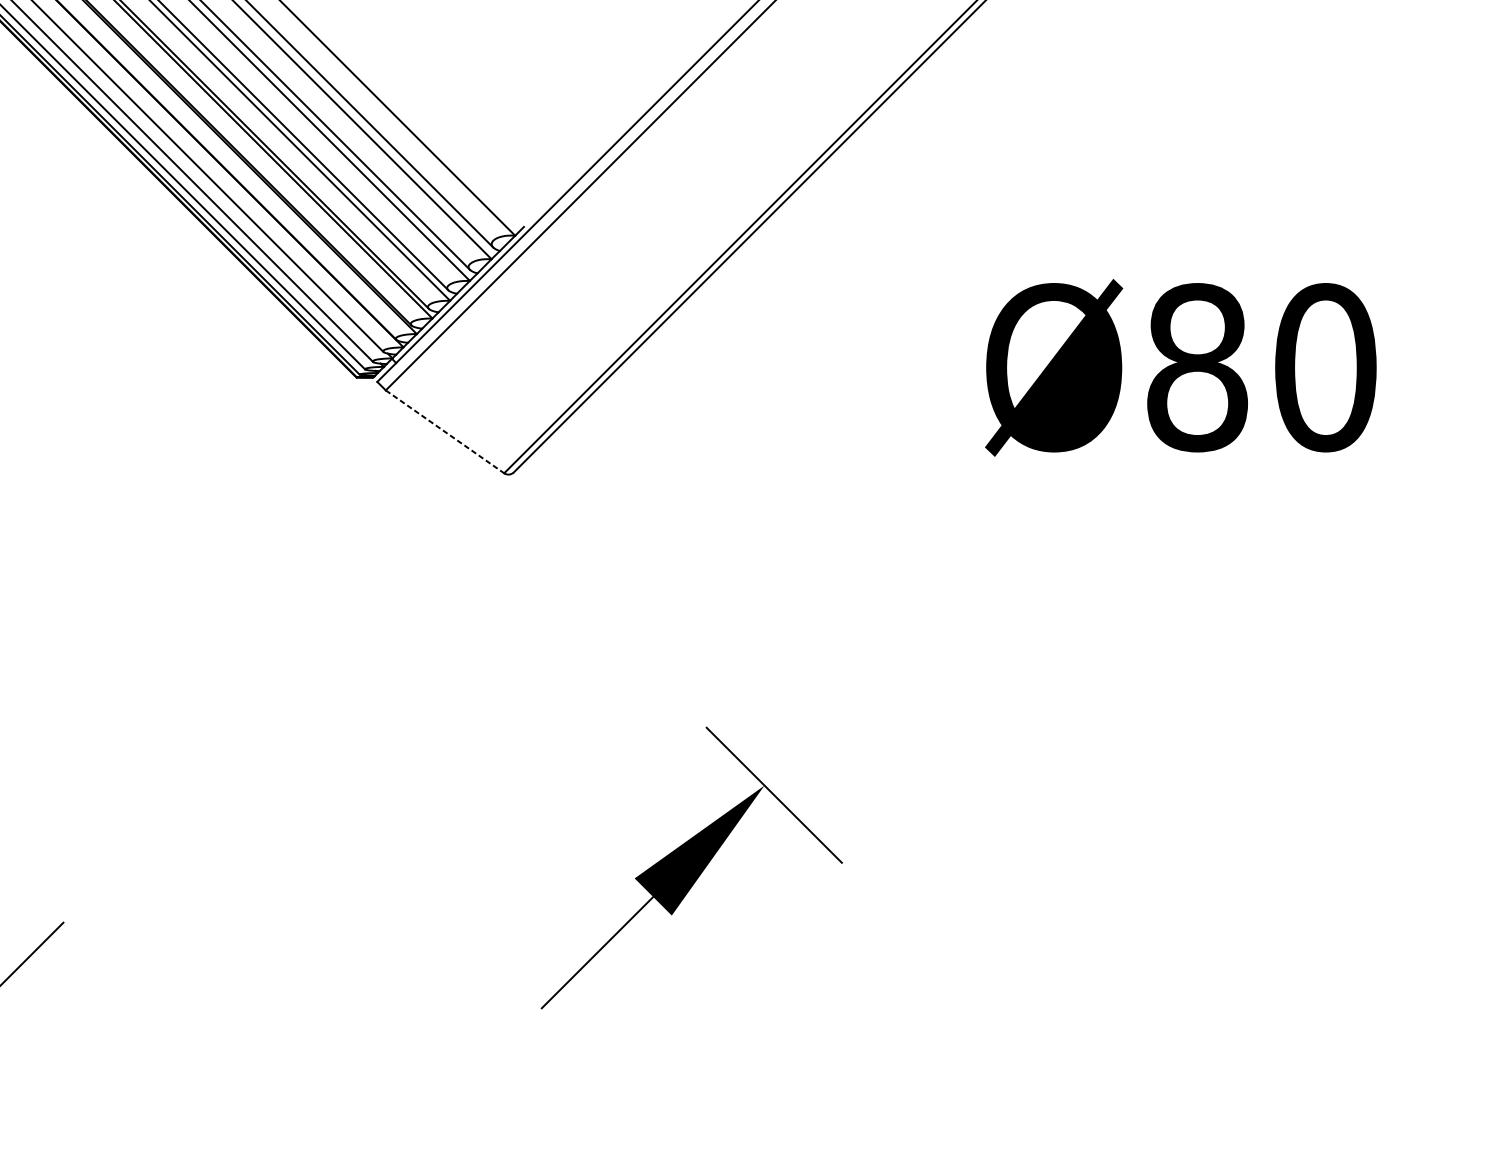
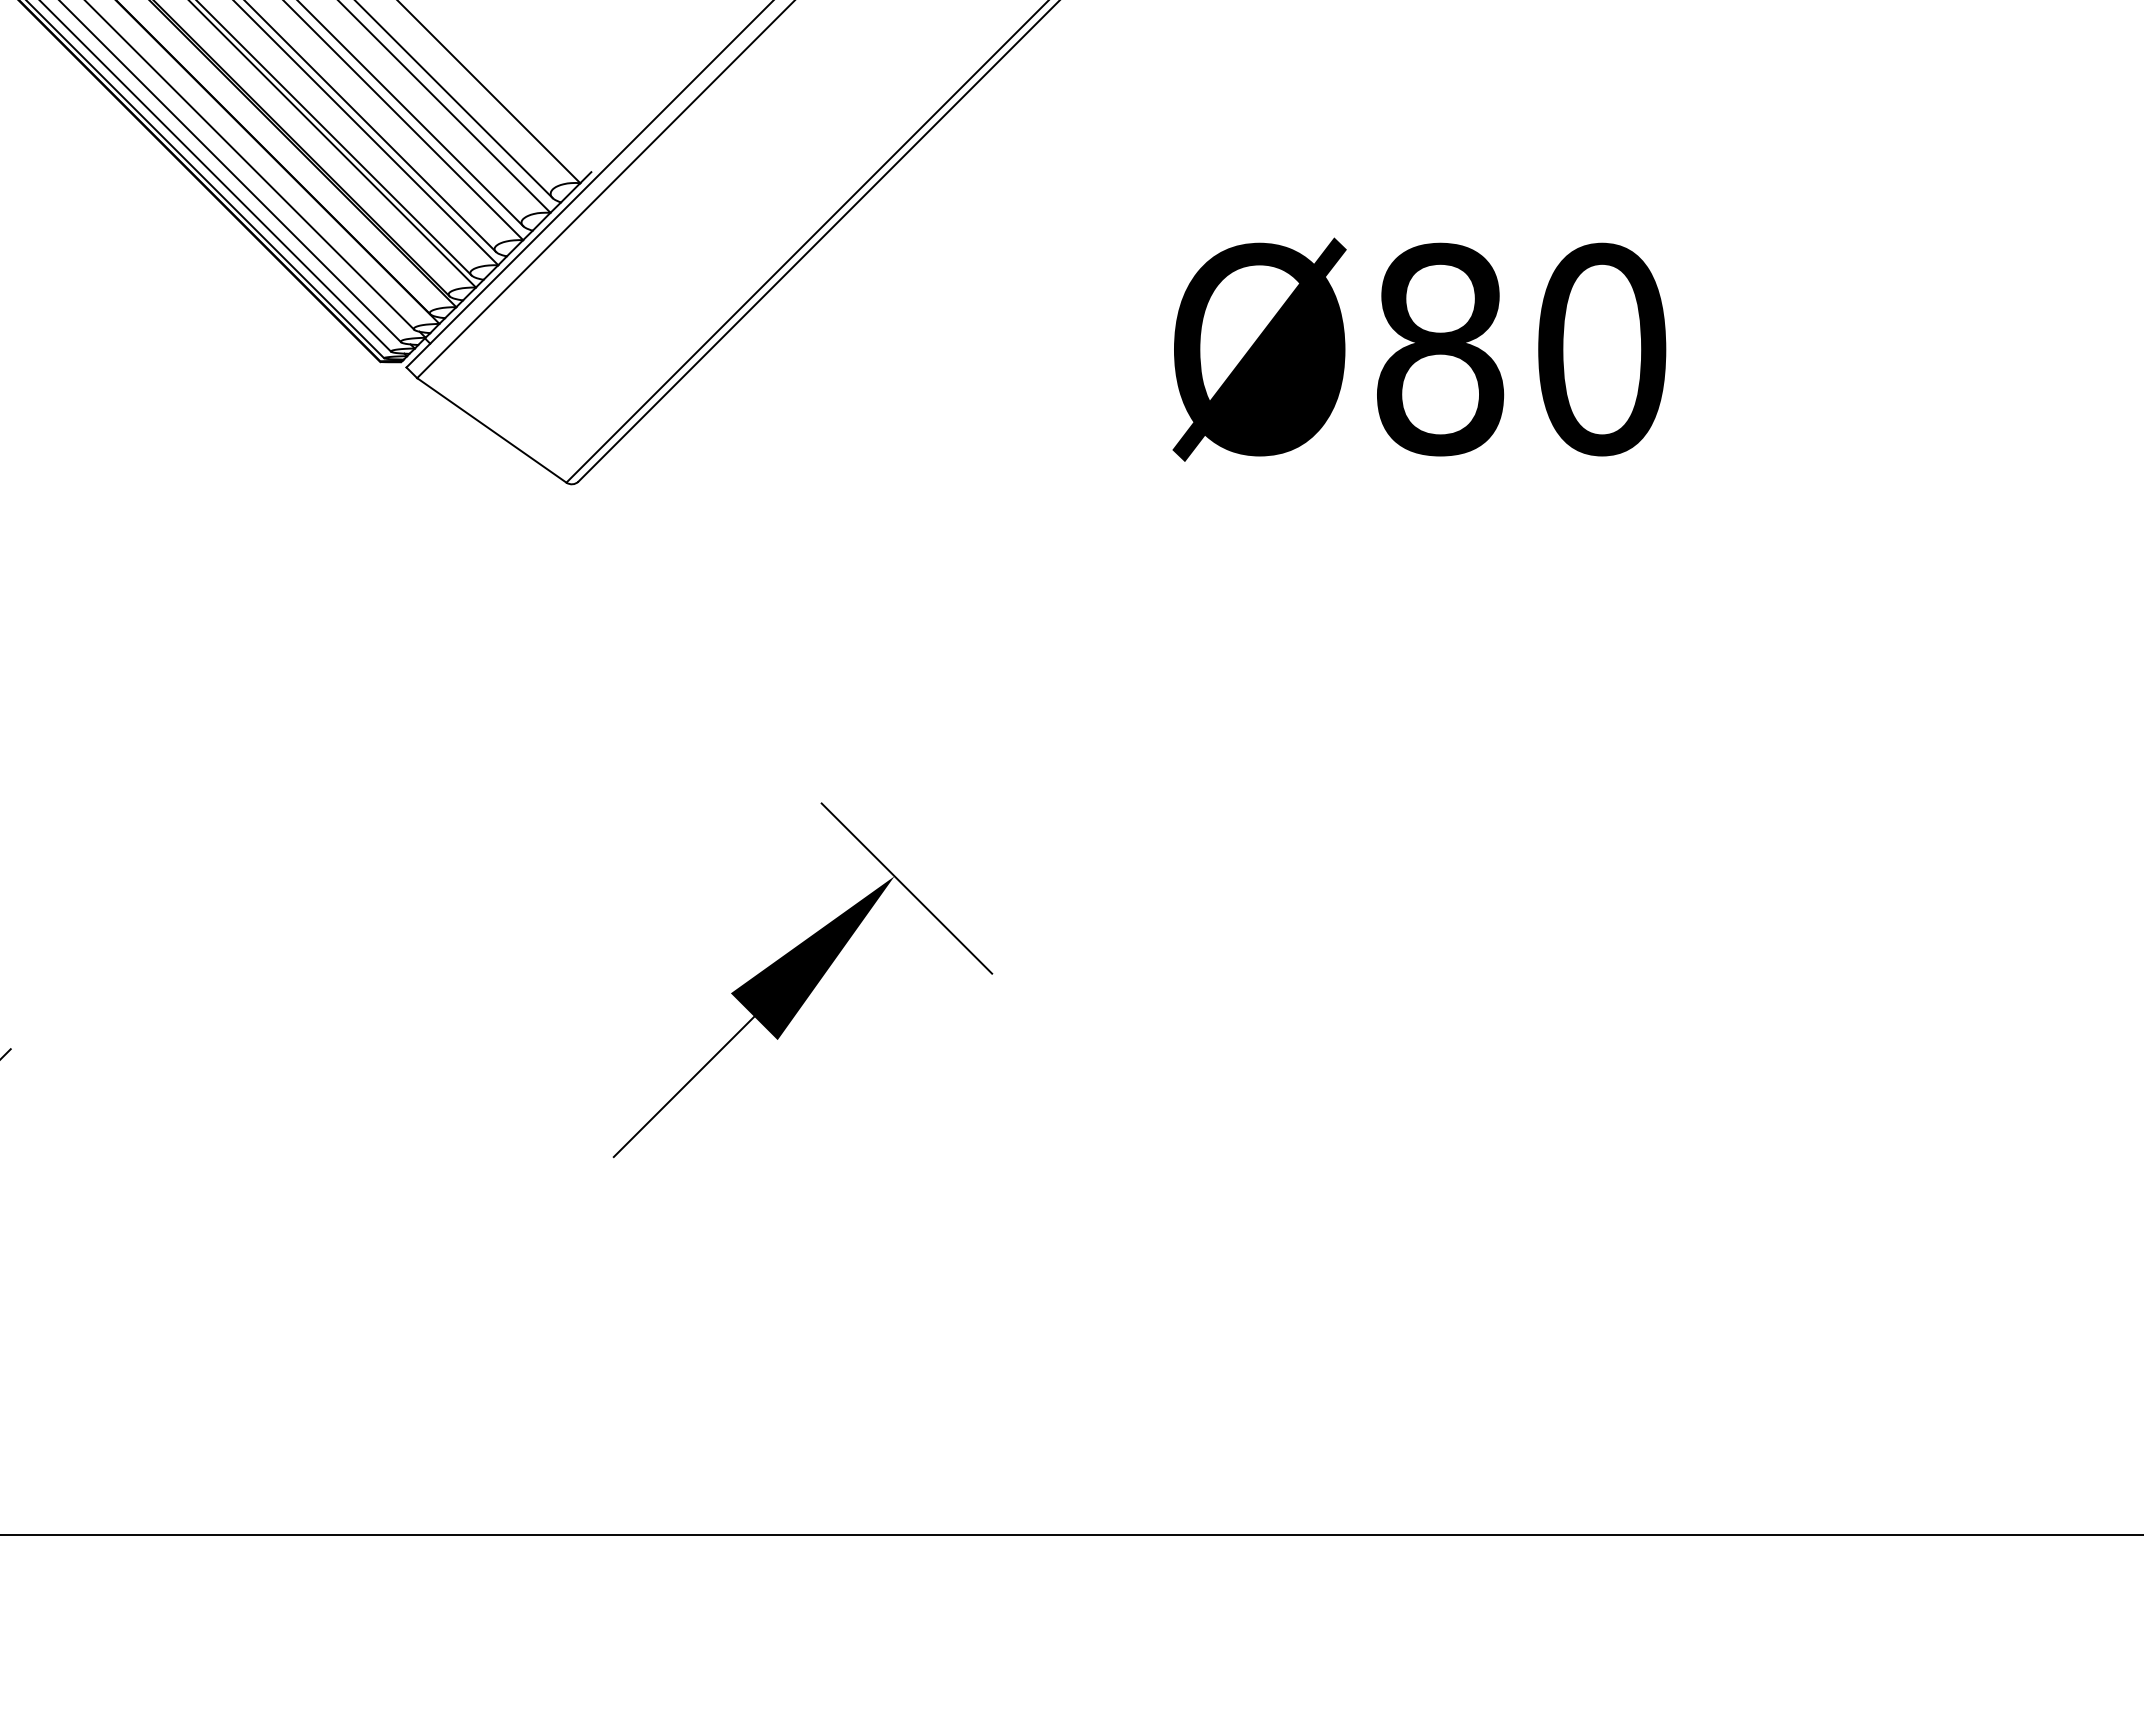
line: (445, 431) -> (492, 430), dashed -> solid

